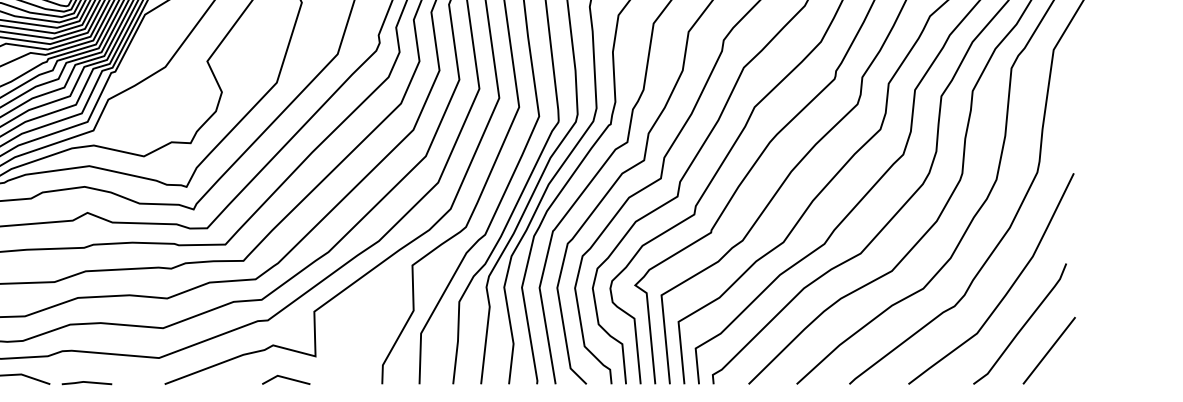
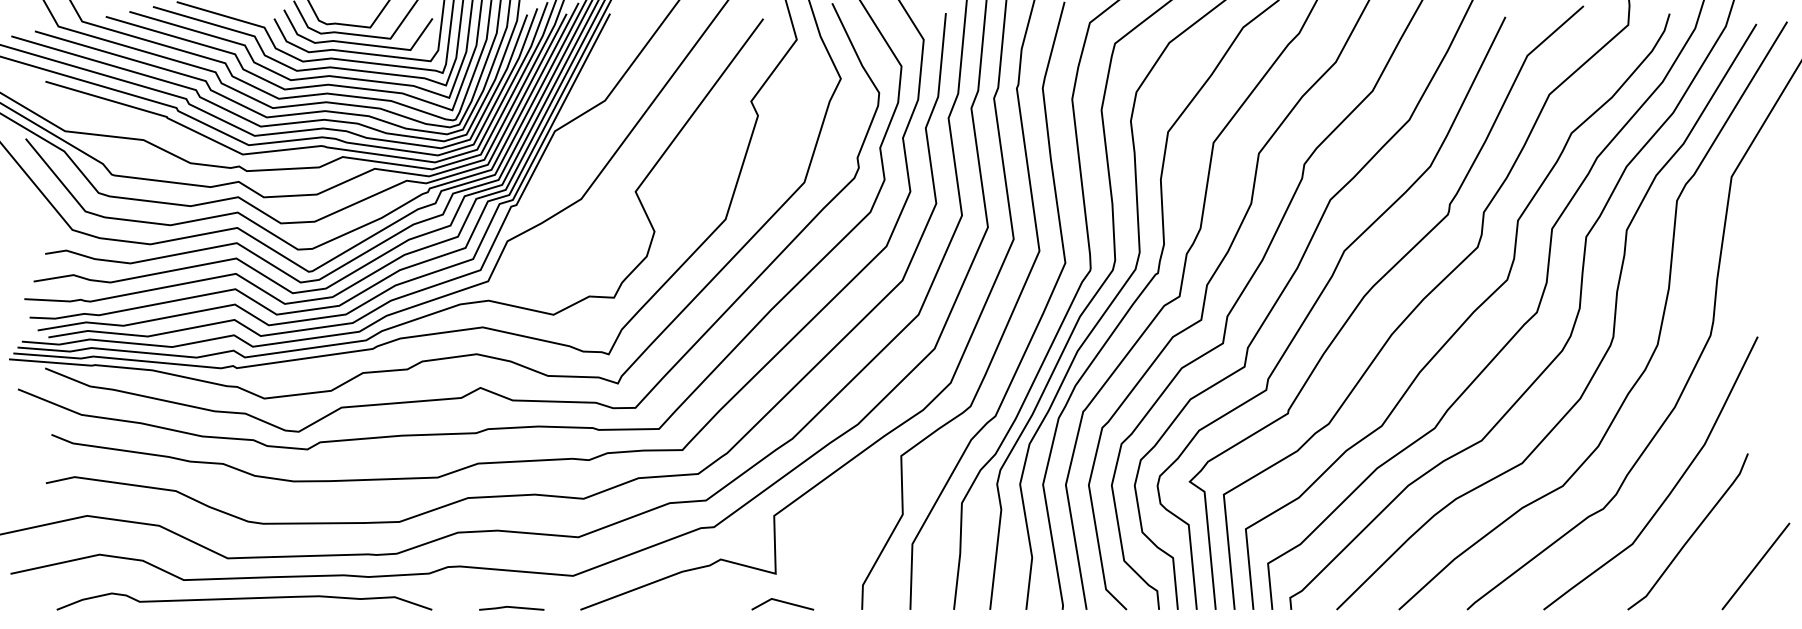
line: (1048, 350) -> (1755, 566), moved
line: (286, 378) -> (782, 602), moved
line: (86, 382) -> (511, 607), moved

